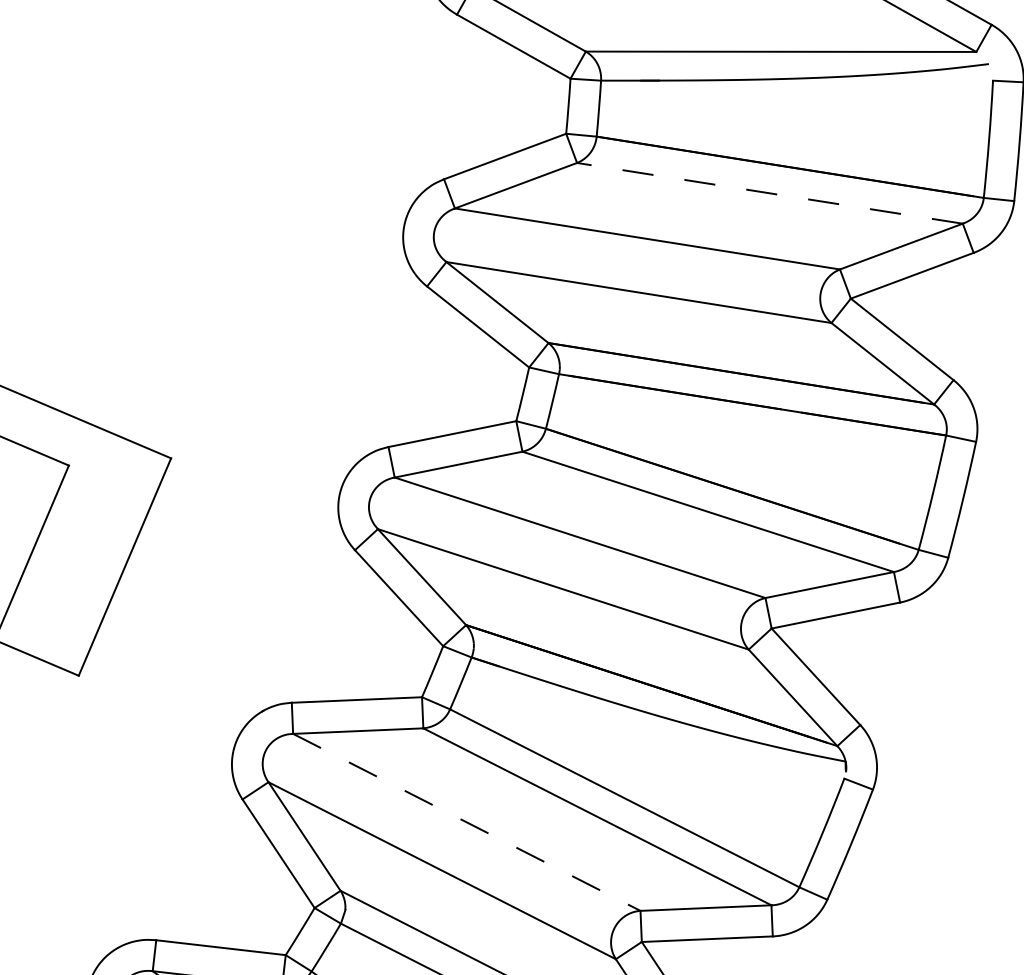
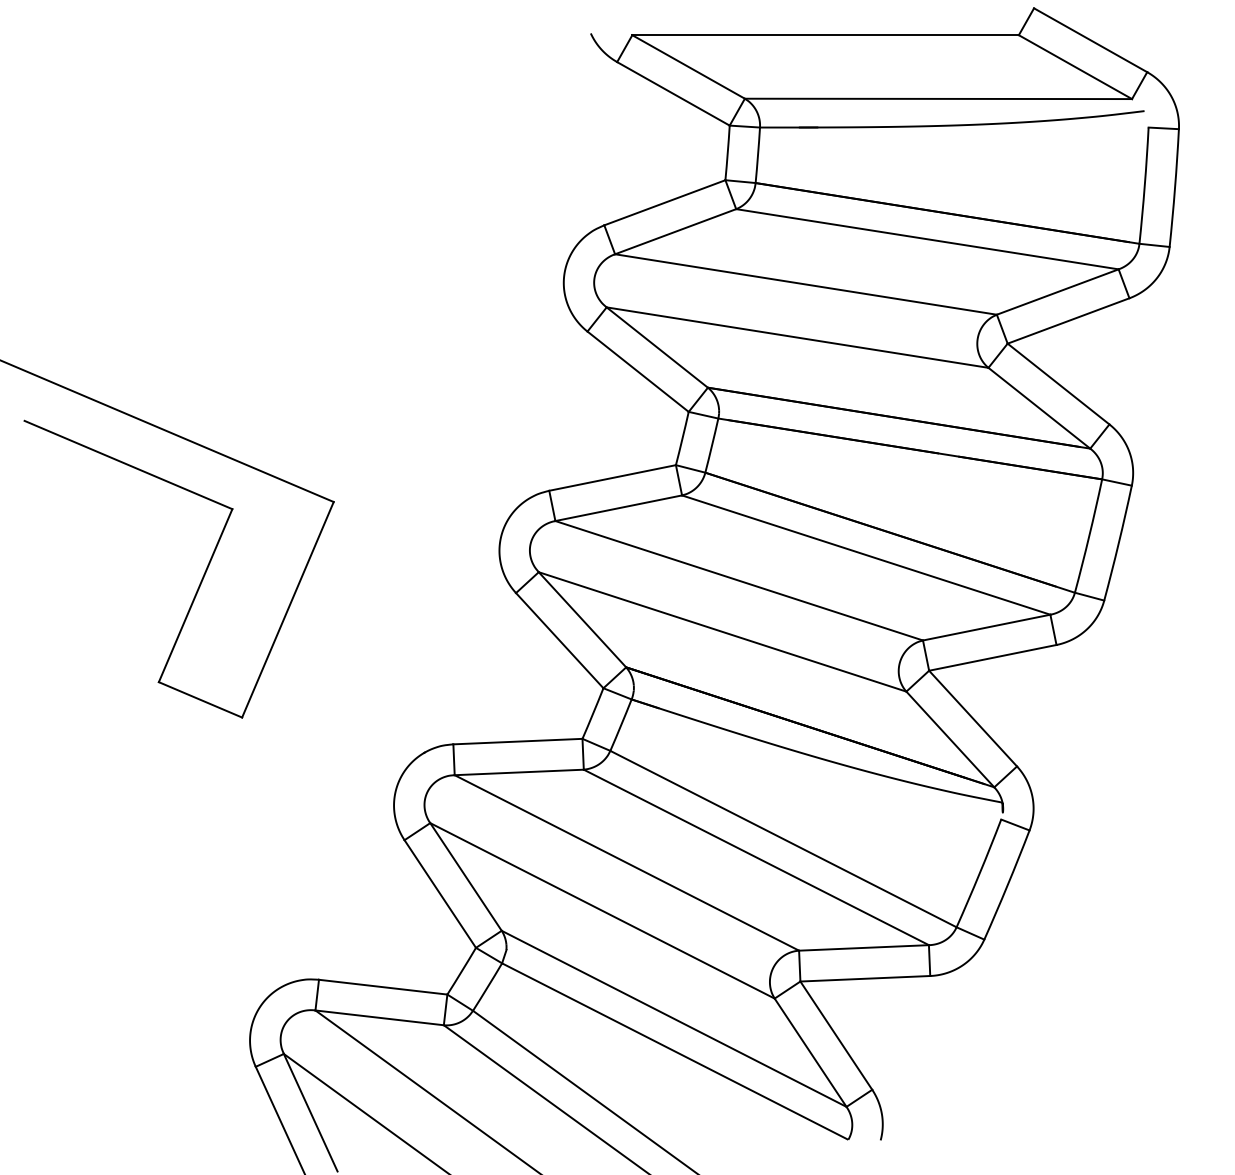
line: (770, 193) -> (927, 239), dashed -> solid
line: (467, 822) -> (627, 863), dashed -> solid

